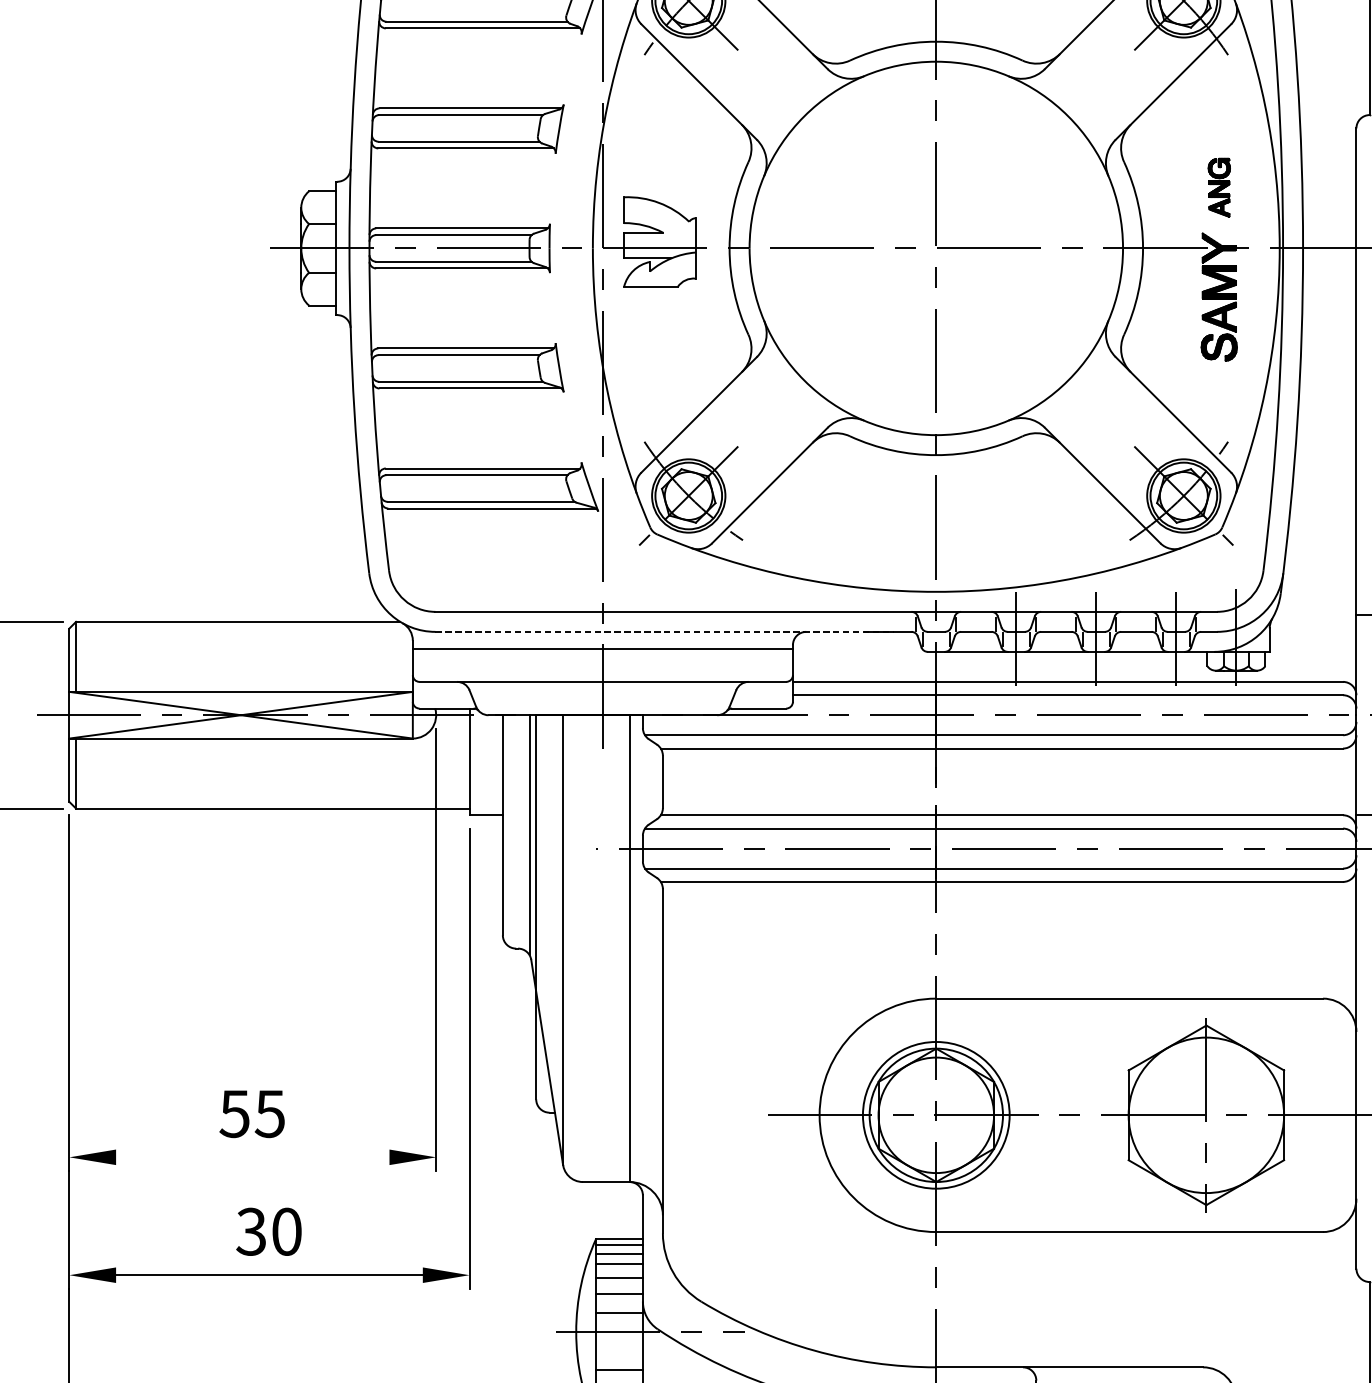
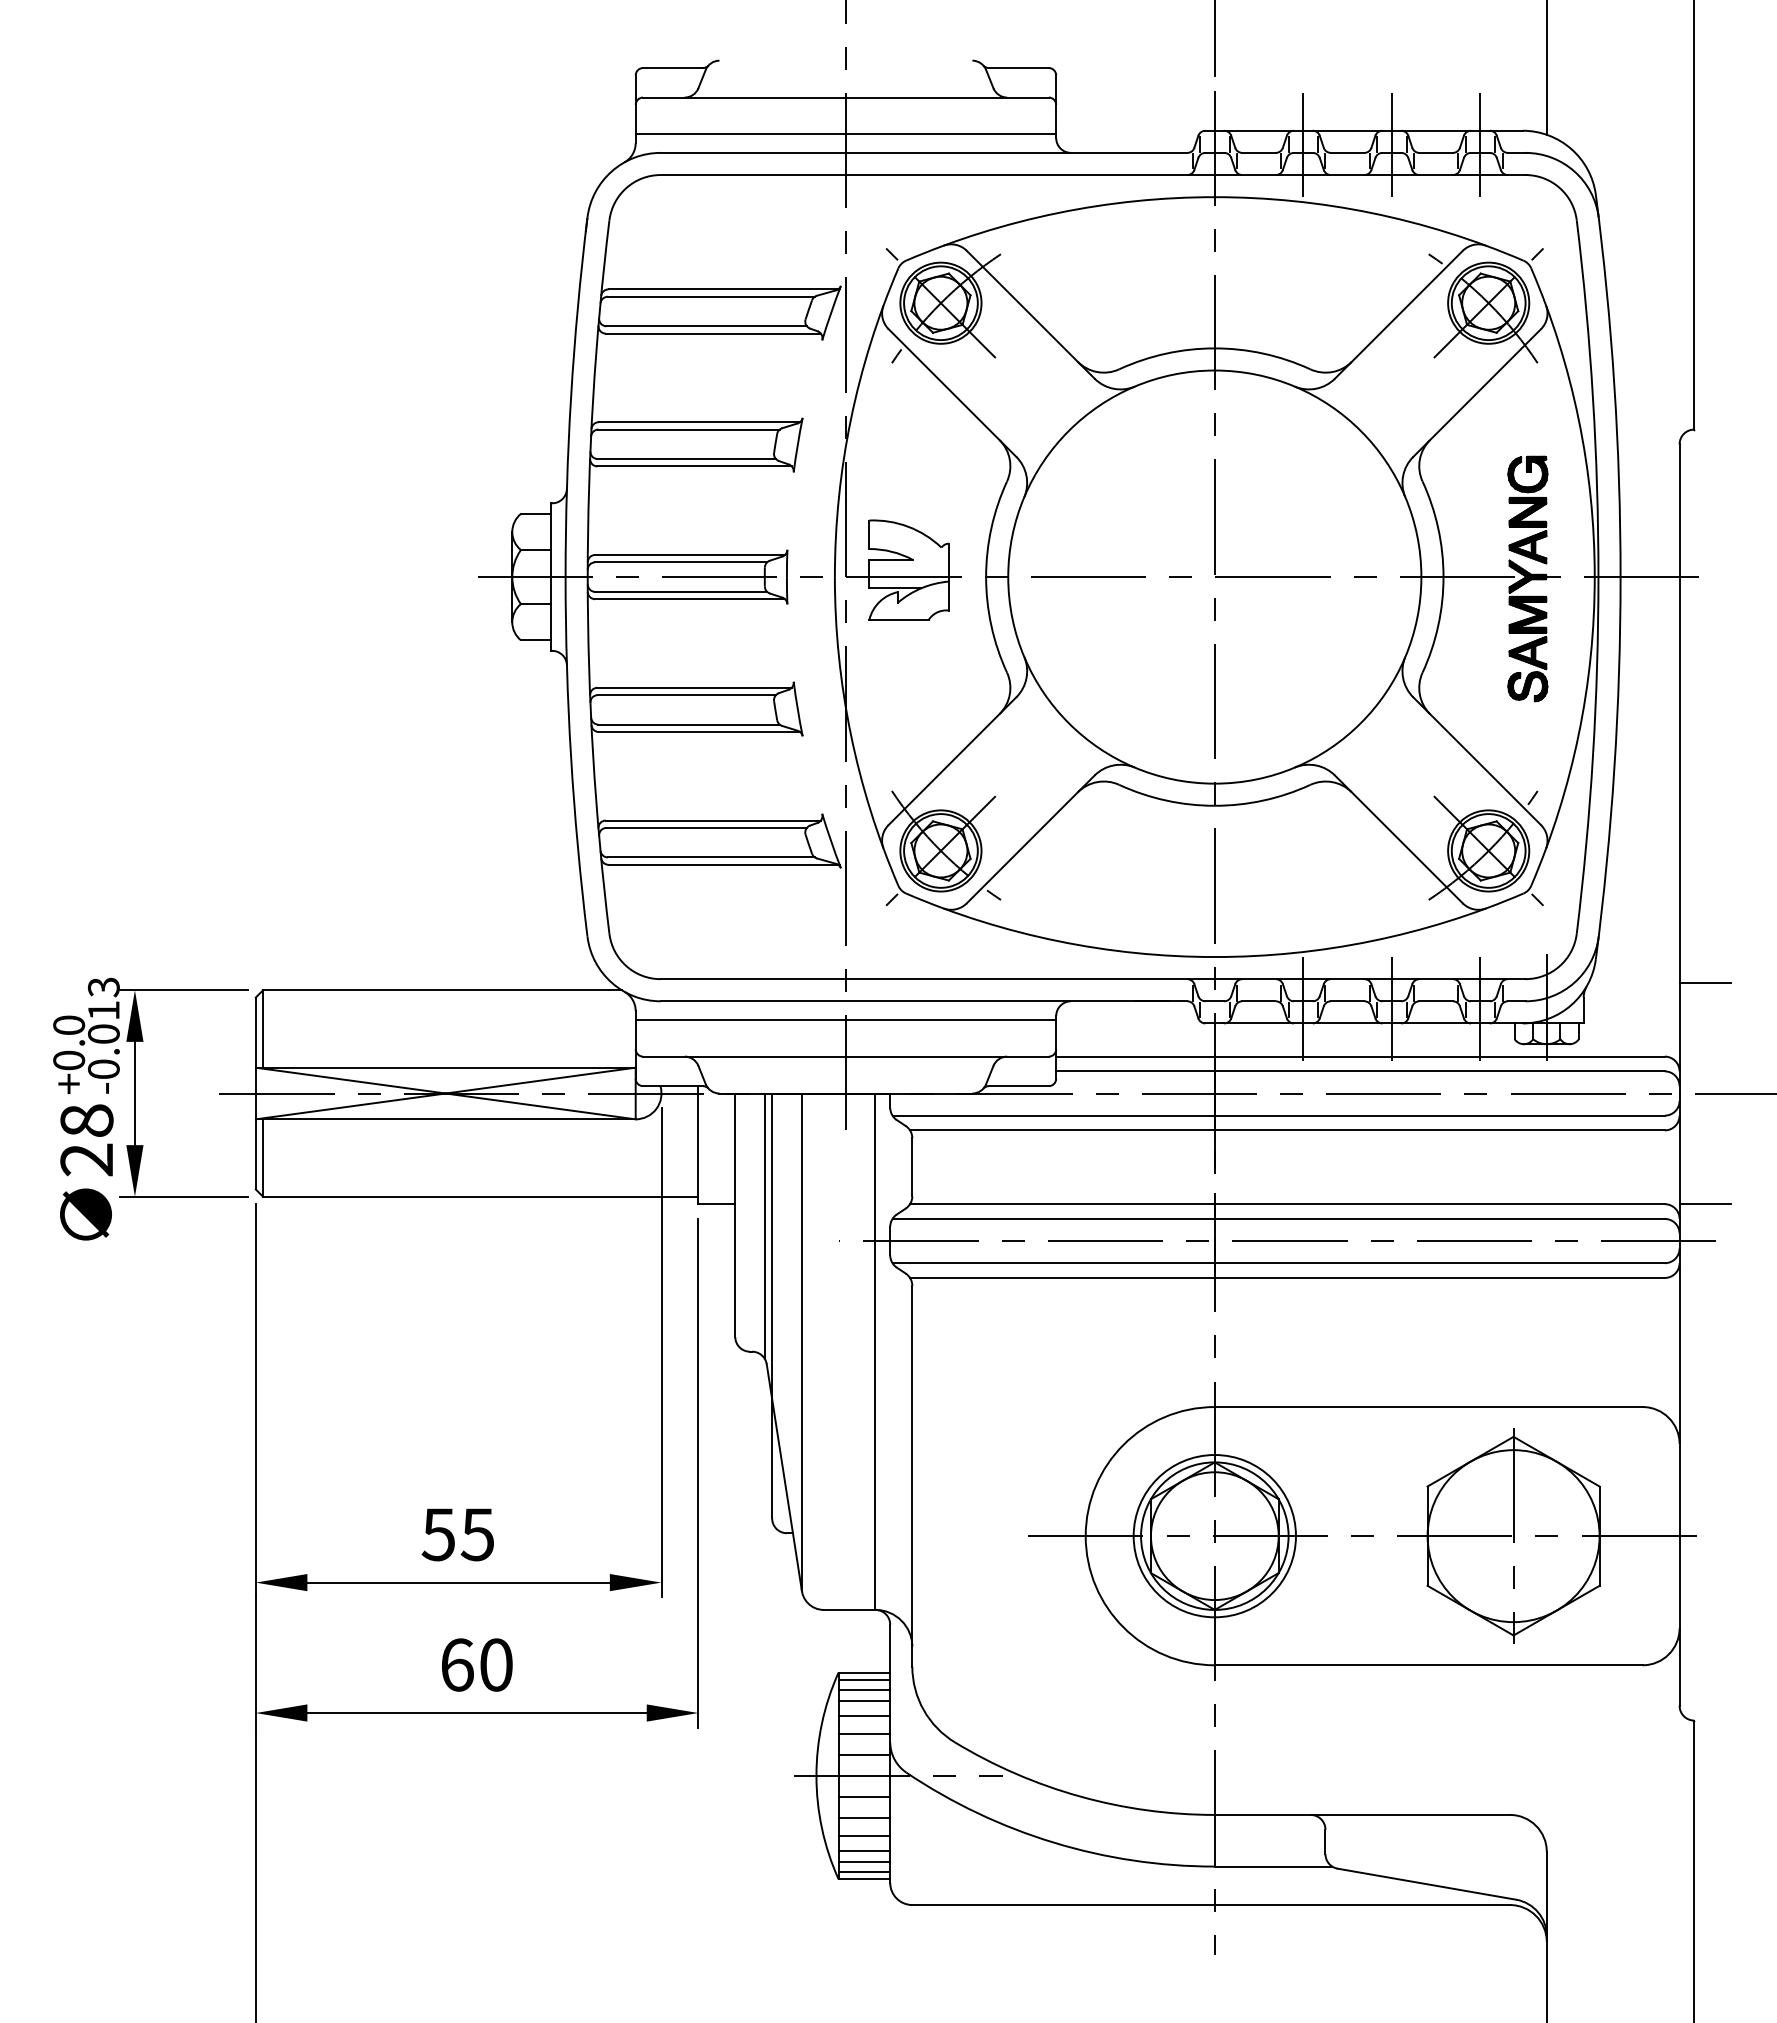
part: (1218, 187) -> (1527, 509), size x1.67
line: (664, 632) -> (914, 1001), dashed -> solid
line: (252, 1157) -> (458, 1582), added
text: (250, 1231) -> (456, 1664), 30 -> 60
line: (619, 1350) -> (864, 1796), added

